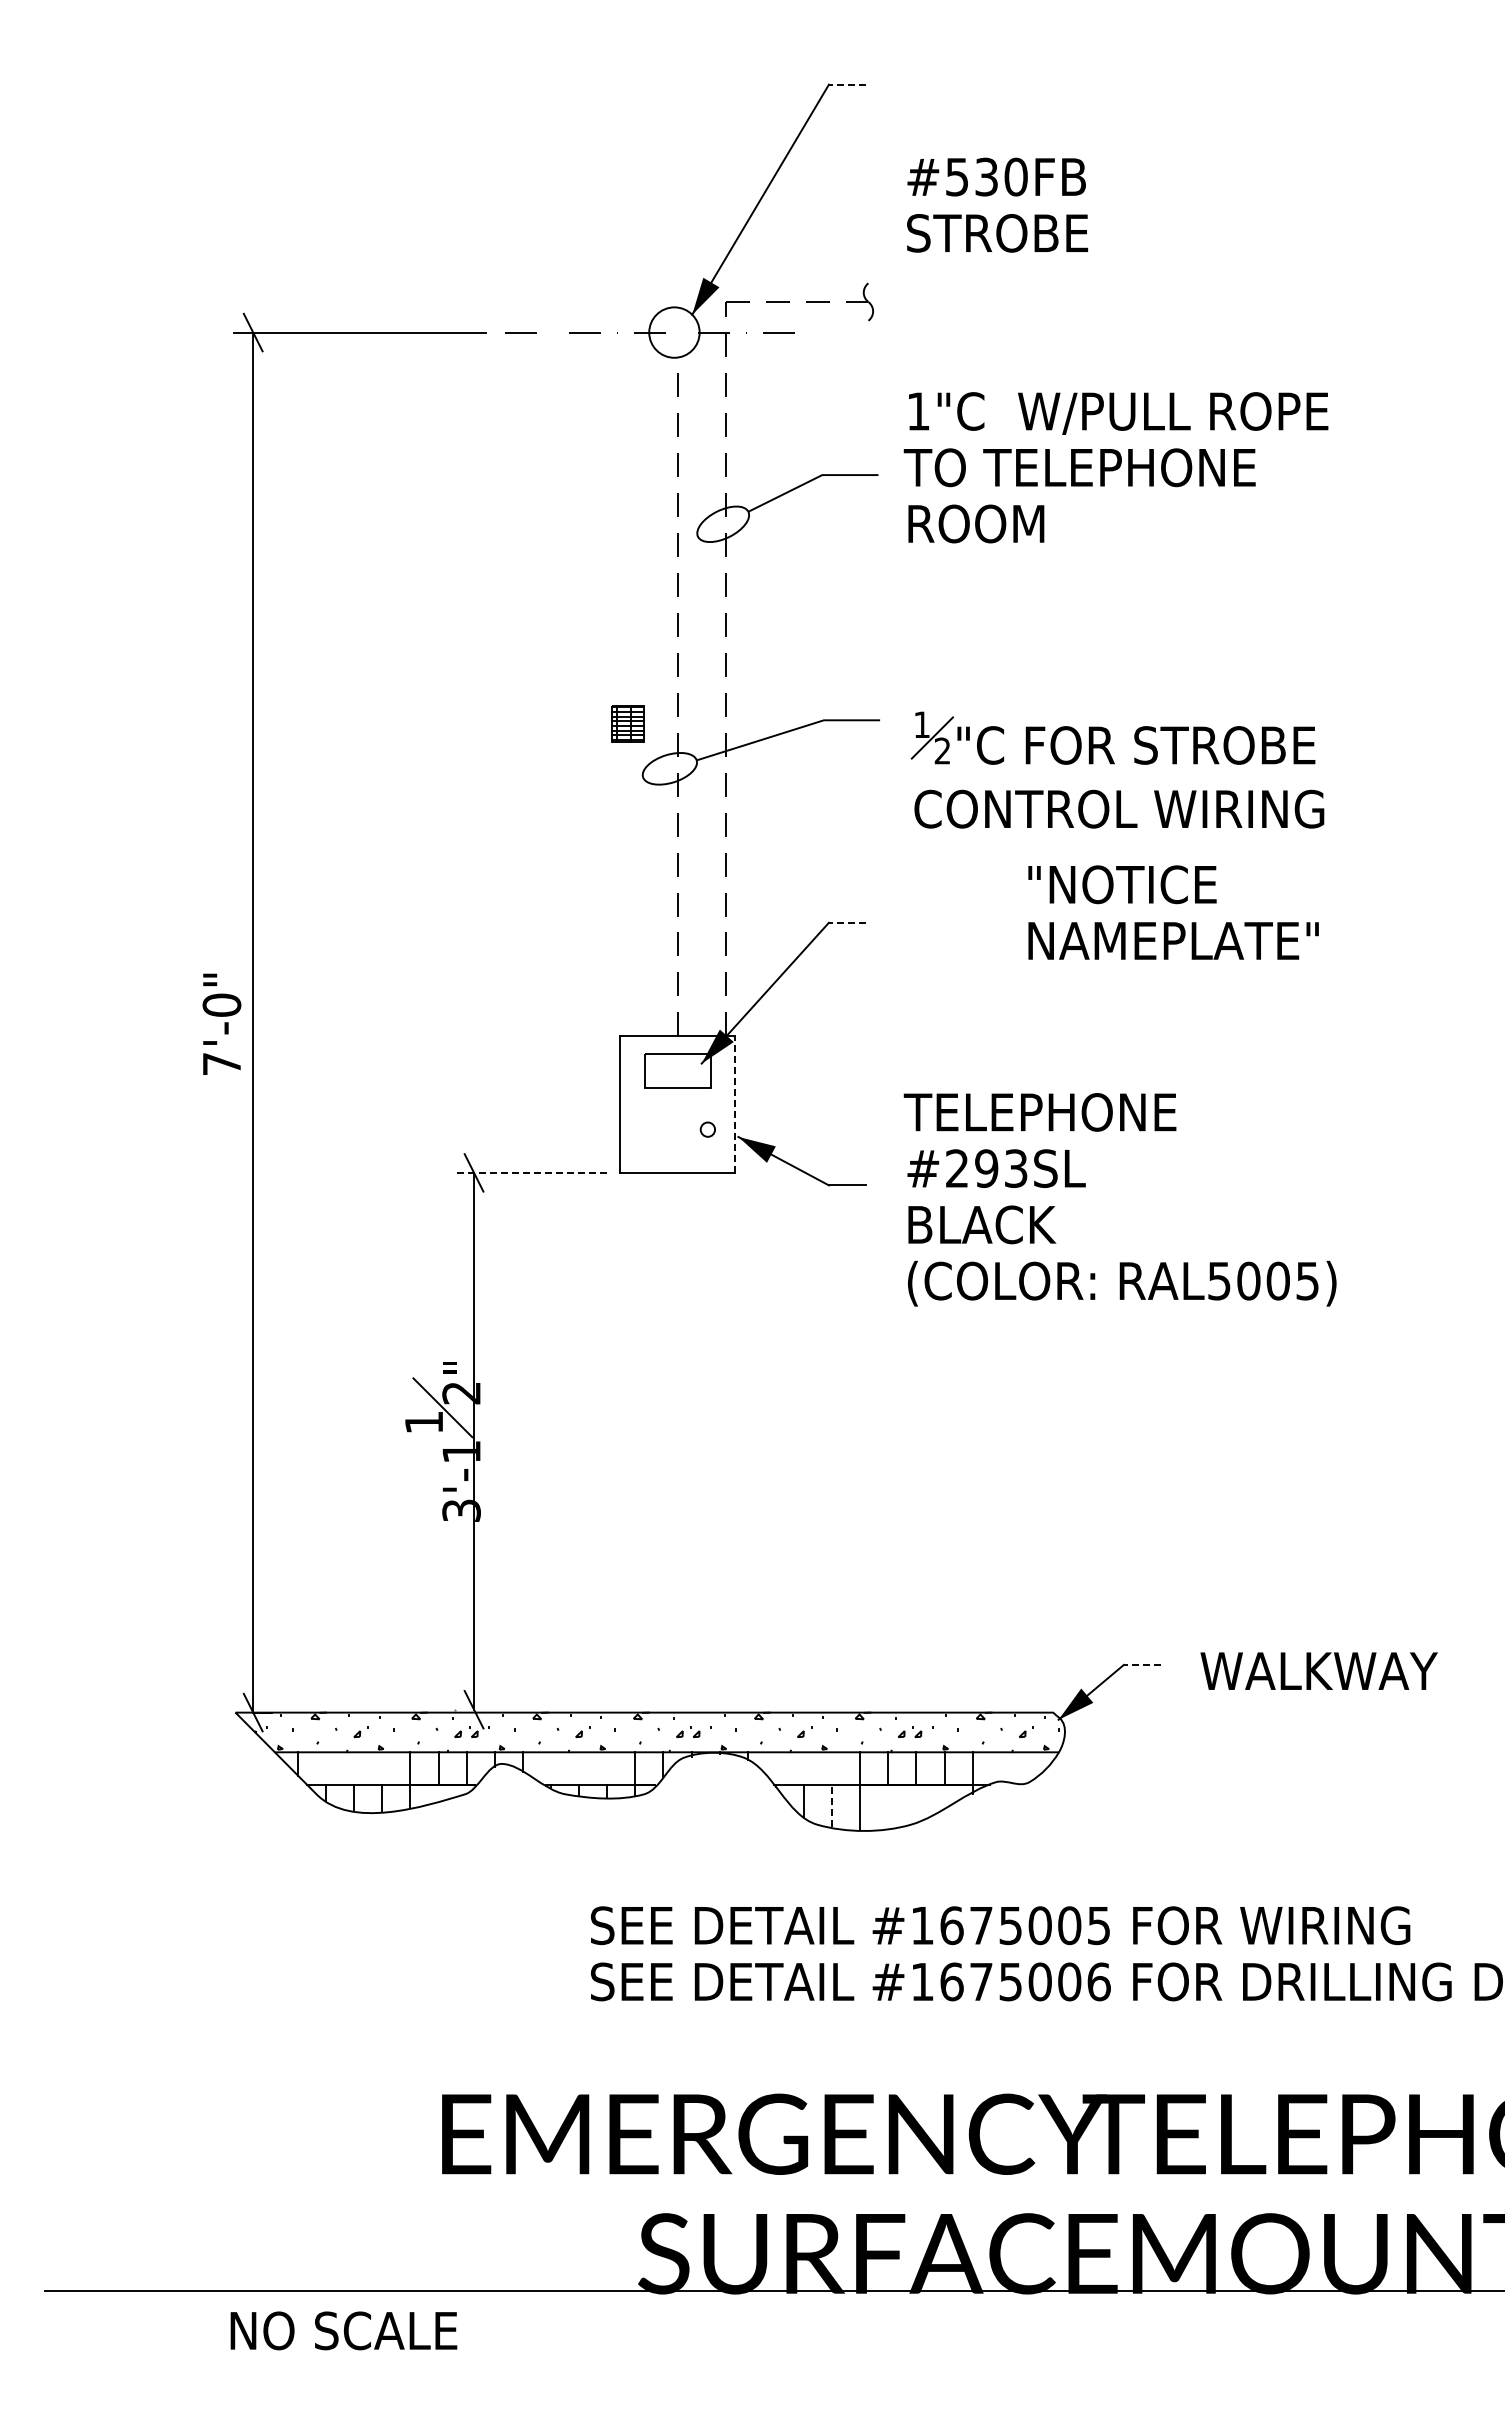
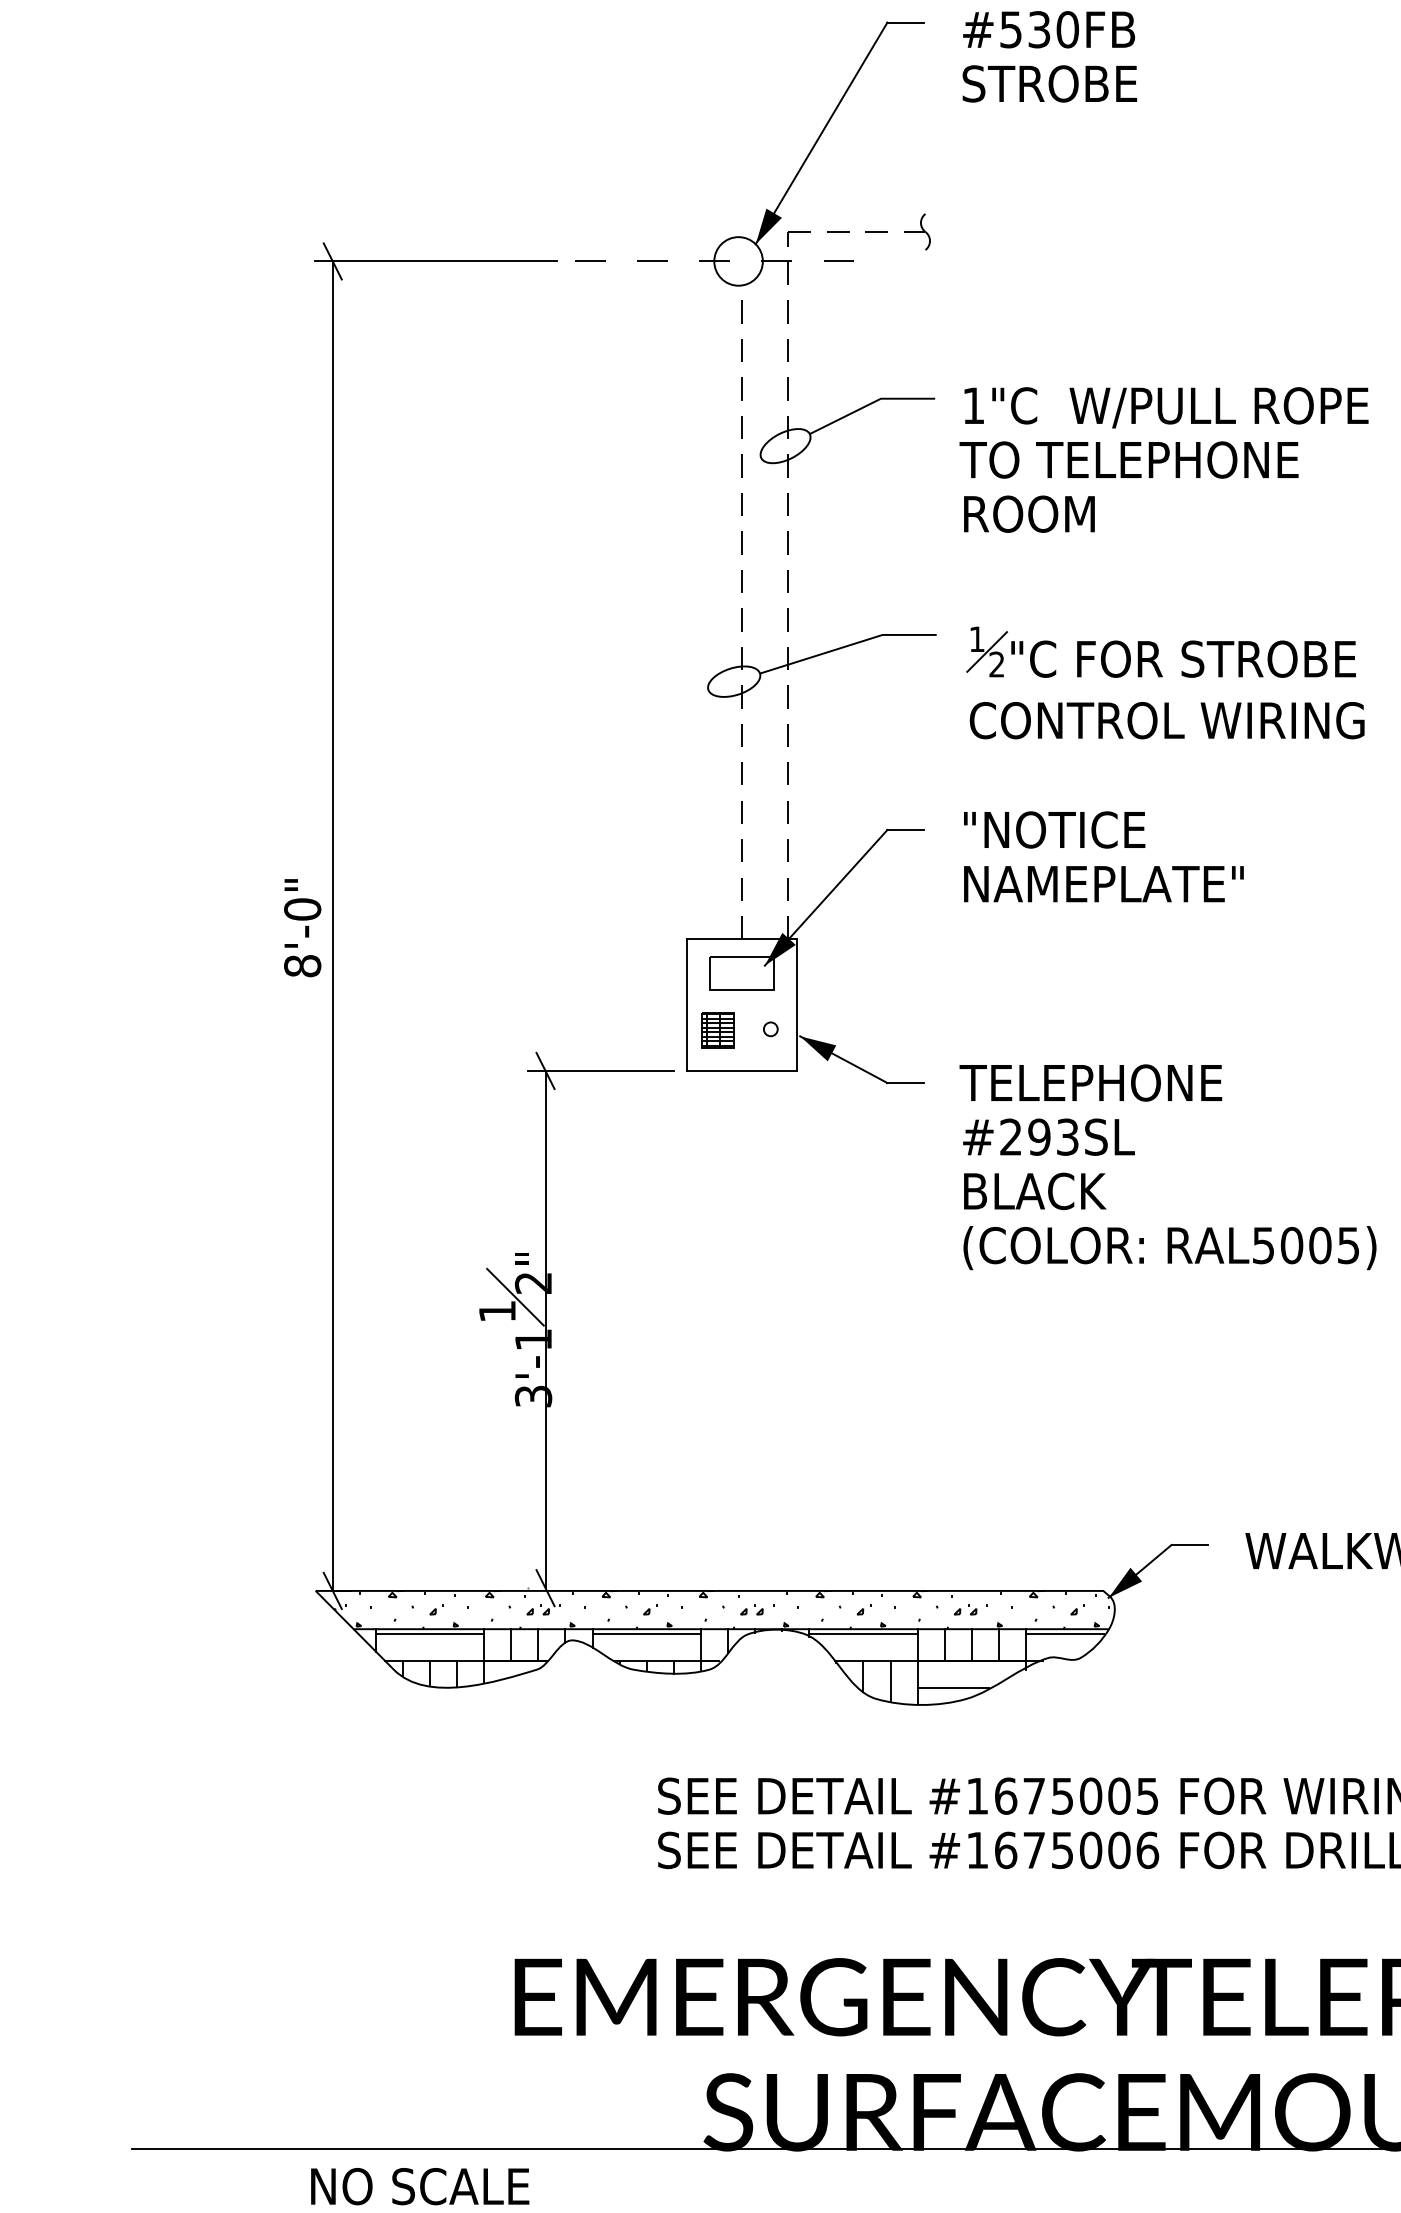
line: (847, 84) -> (905, 22), dashed -> solid
text: (997, 204) -> (1049, 56), moved
text: (1115, 467) -> (1163, 459), moved
part: (627, 723) -> (717, 1030), moved
text: (1173, 912) -> (1103, 856), moved
line: (847, 922) -> (905, 829), dashed -> solid
text: (221, 1063) -> (302, 965), 7'-0" -> 8'-0"
line: (735, 1104) -> (797, 1005), dashed -> solid
line: (531, 1172) -> (600, 1070), dashed -> solid
text: (1119, 1199) -> (1167, 1166), moved
line: (1142, 1664) -> (1189, 1544), dashed -> solid
line: (353, 1757) -> (429, 1634), added
line: (578, 1757) -> (646, 1634), added
line: (803, 1757) -> (862, 1634), added
line: (1012, 1757) -> (1064, 1634), added
line: (832, 1805) -> (890, 1680), dashed -> solid
line: (897, 1813) -> (953, 1688), added

